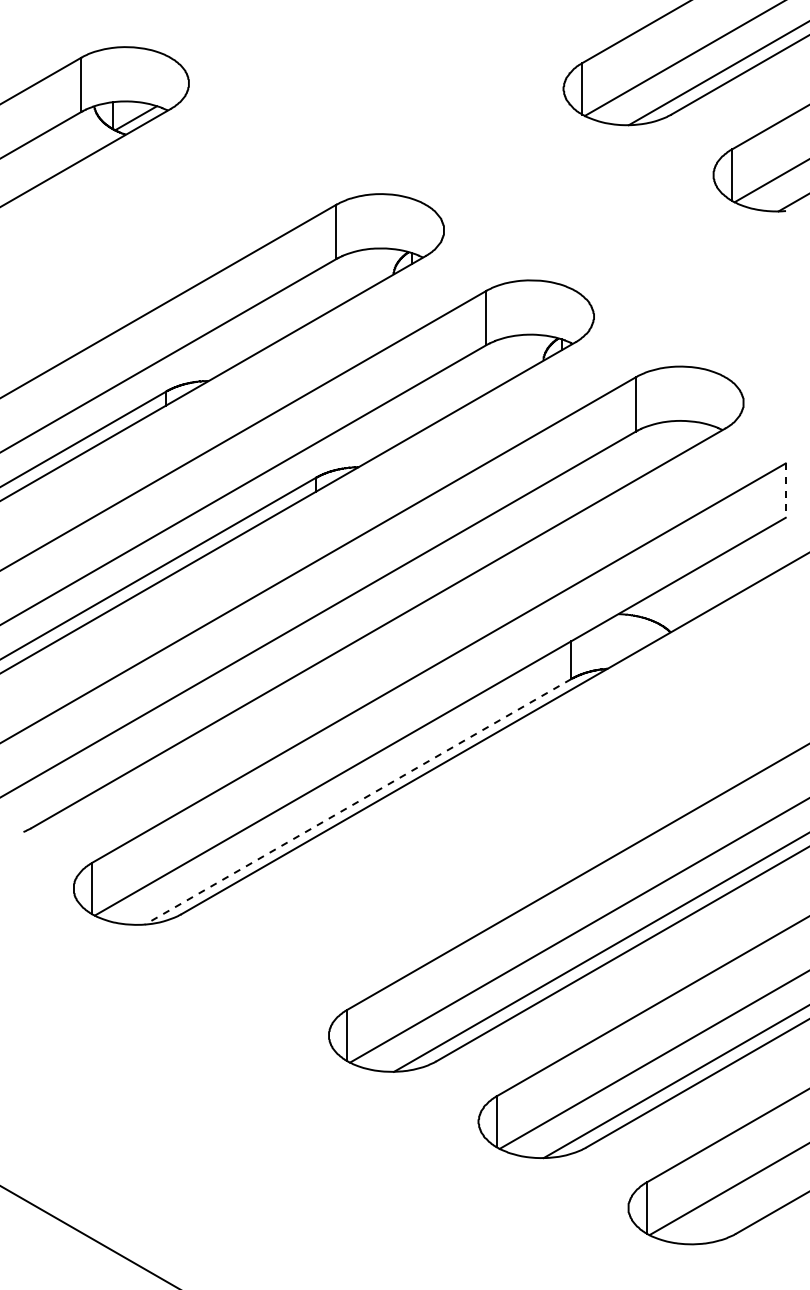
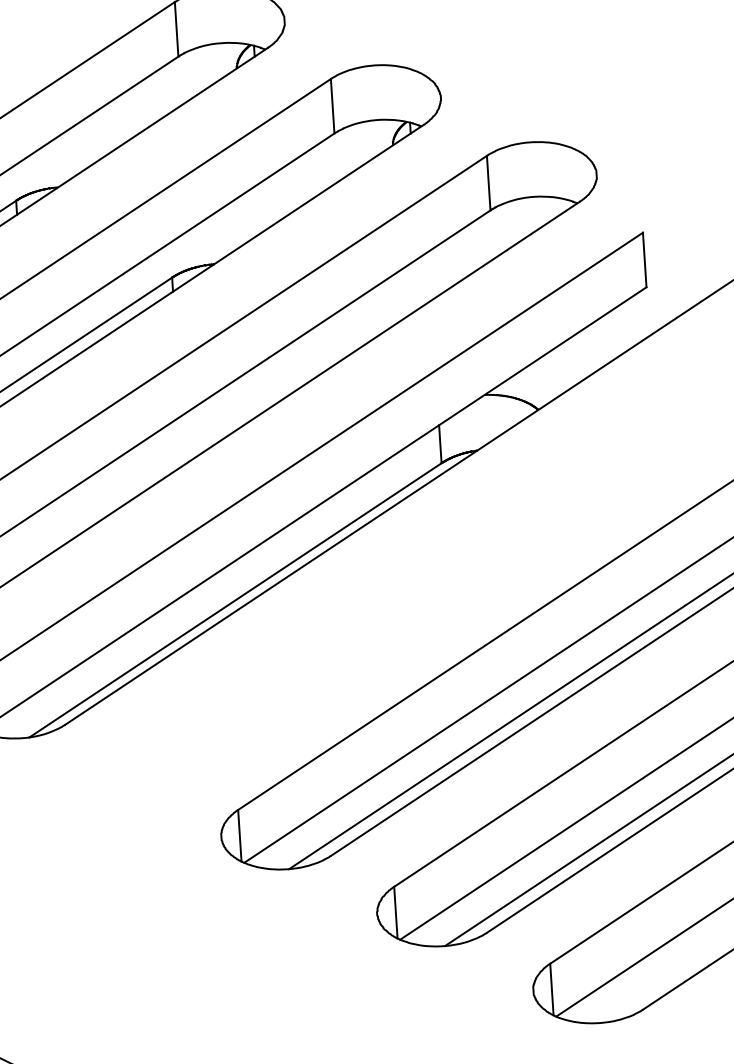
line: (785, 491) -> (644, 260), dashed -> solid
line: (358, 801) -> (235, 599), dashed -> solid

